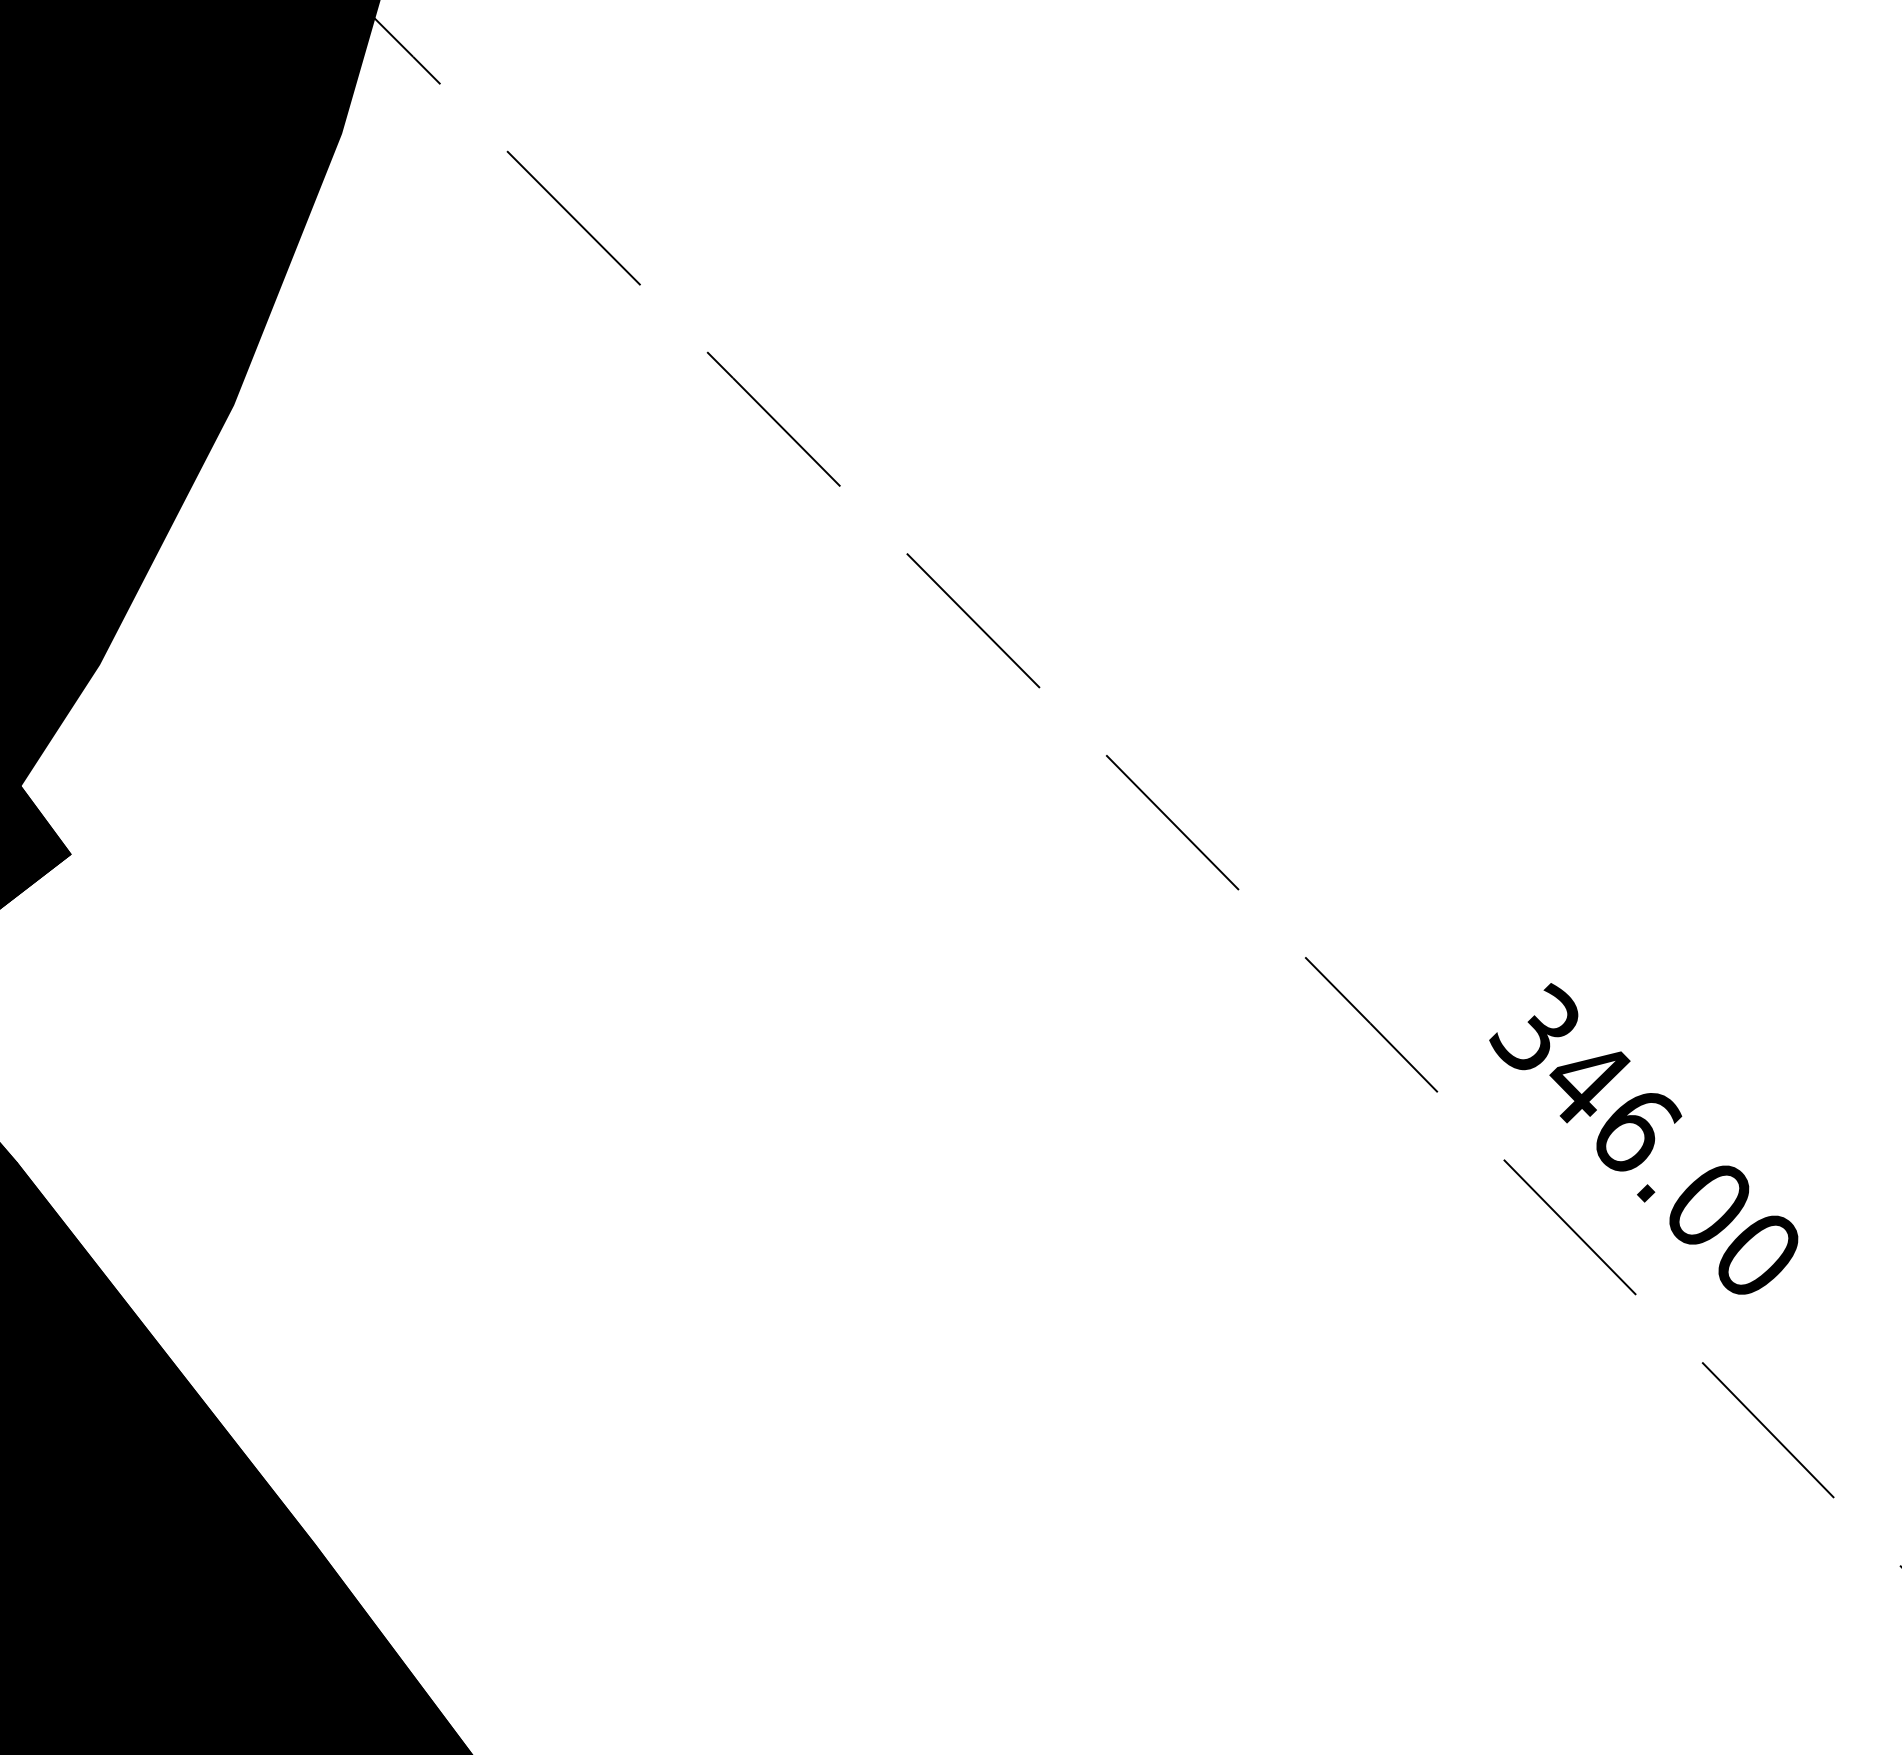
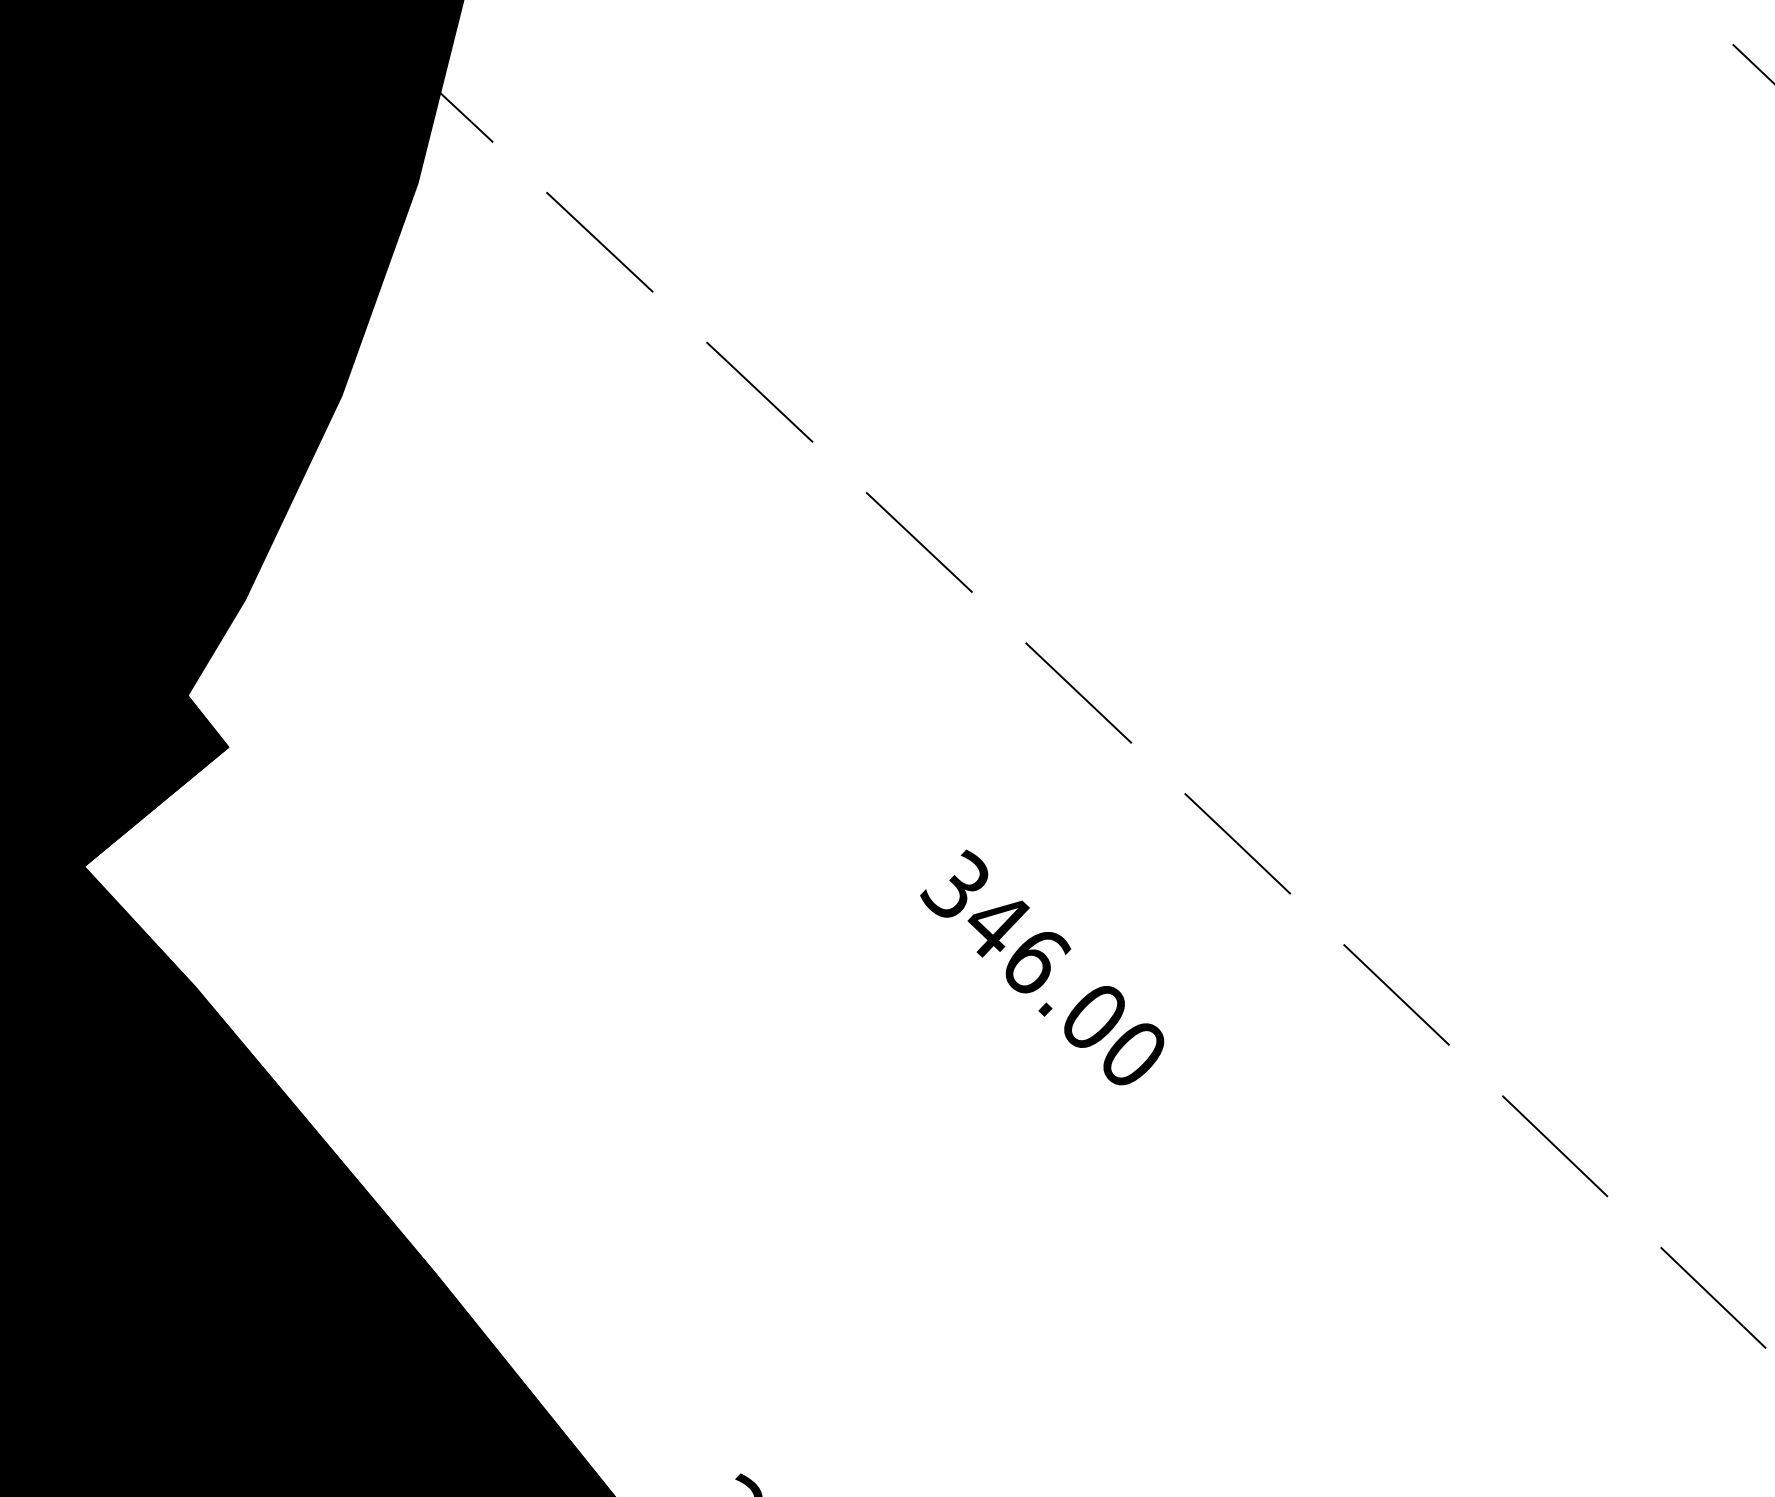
text: (1644, 1138) -> (1042, 967), moved

